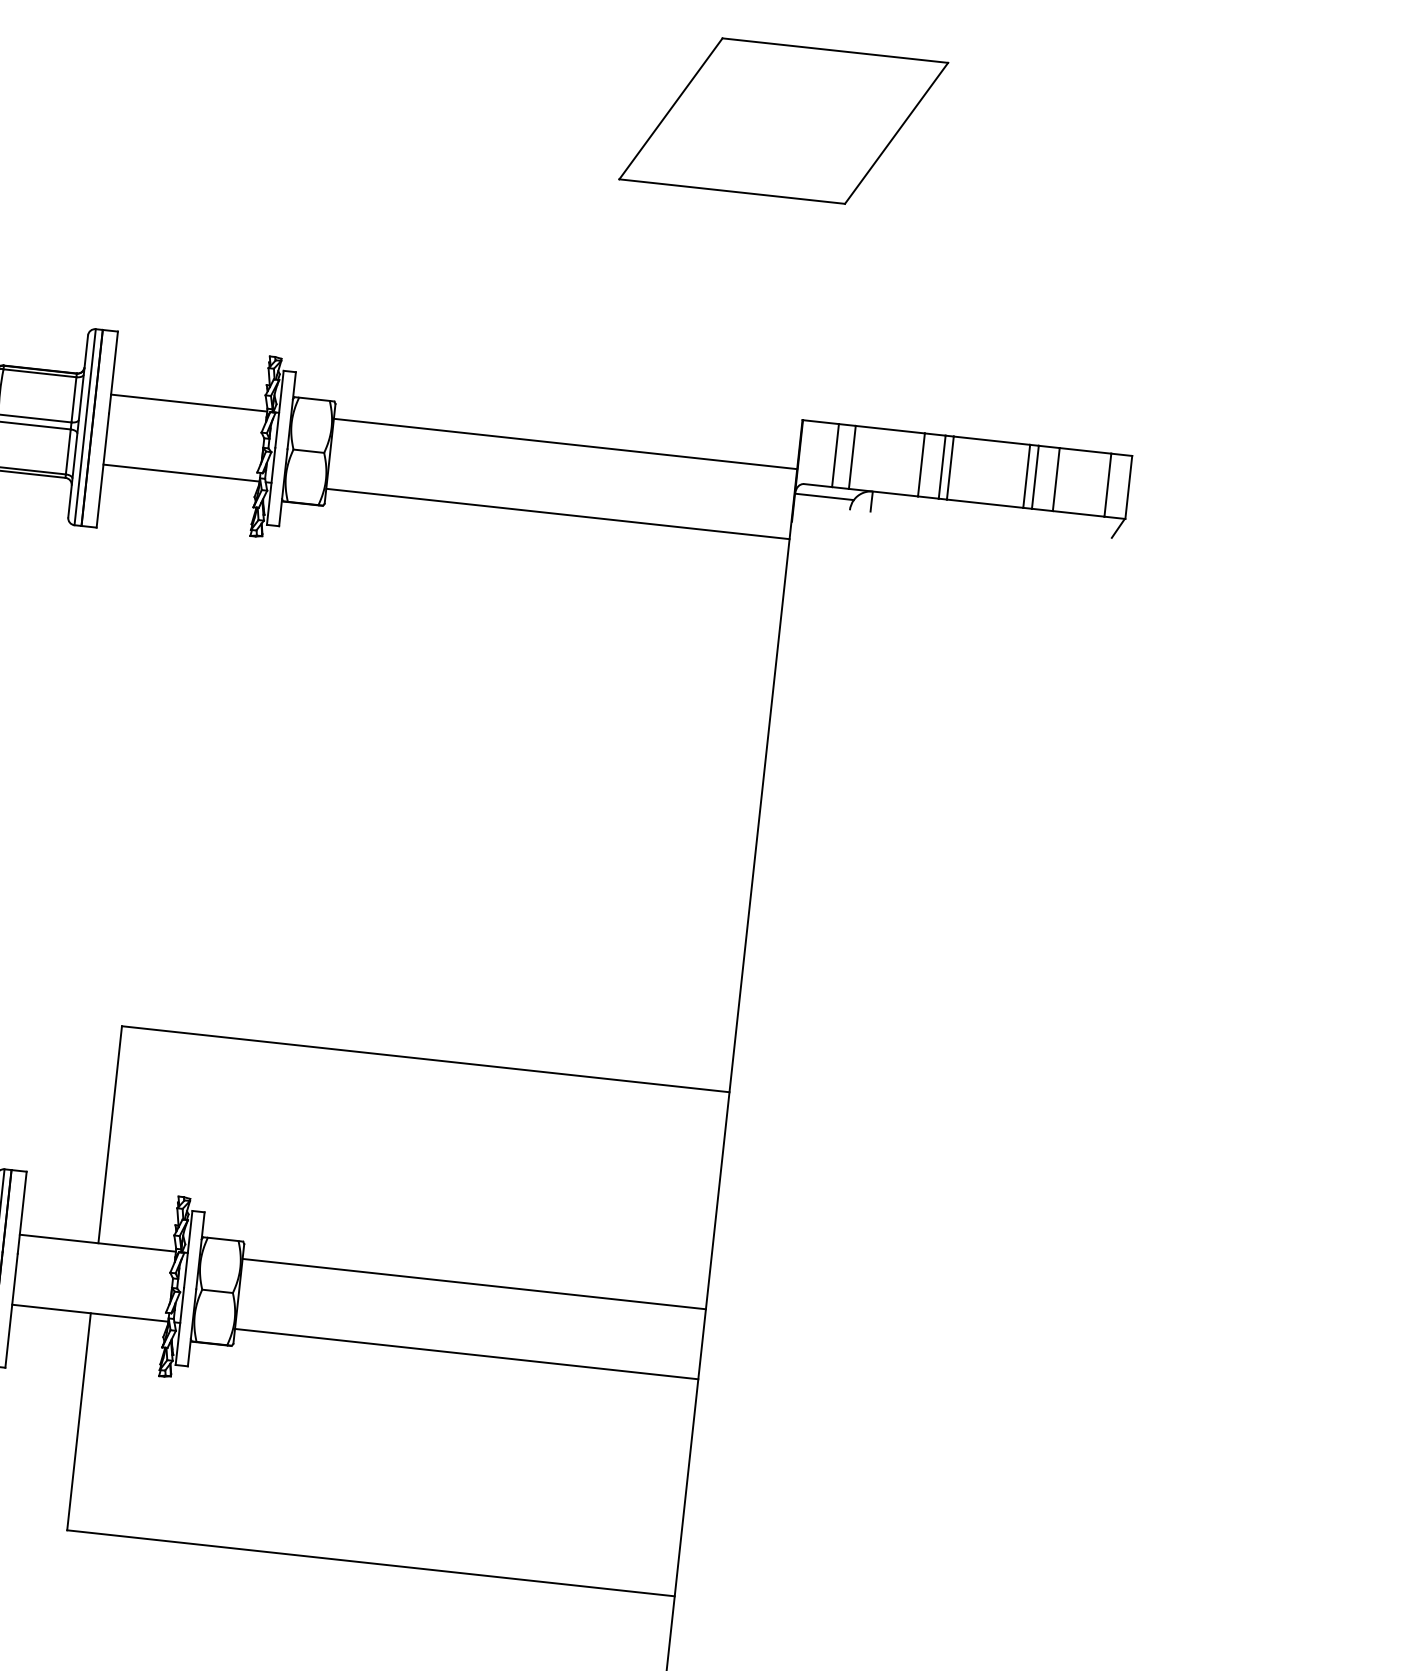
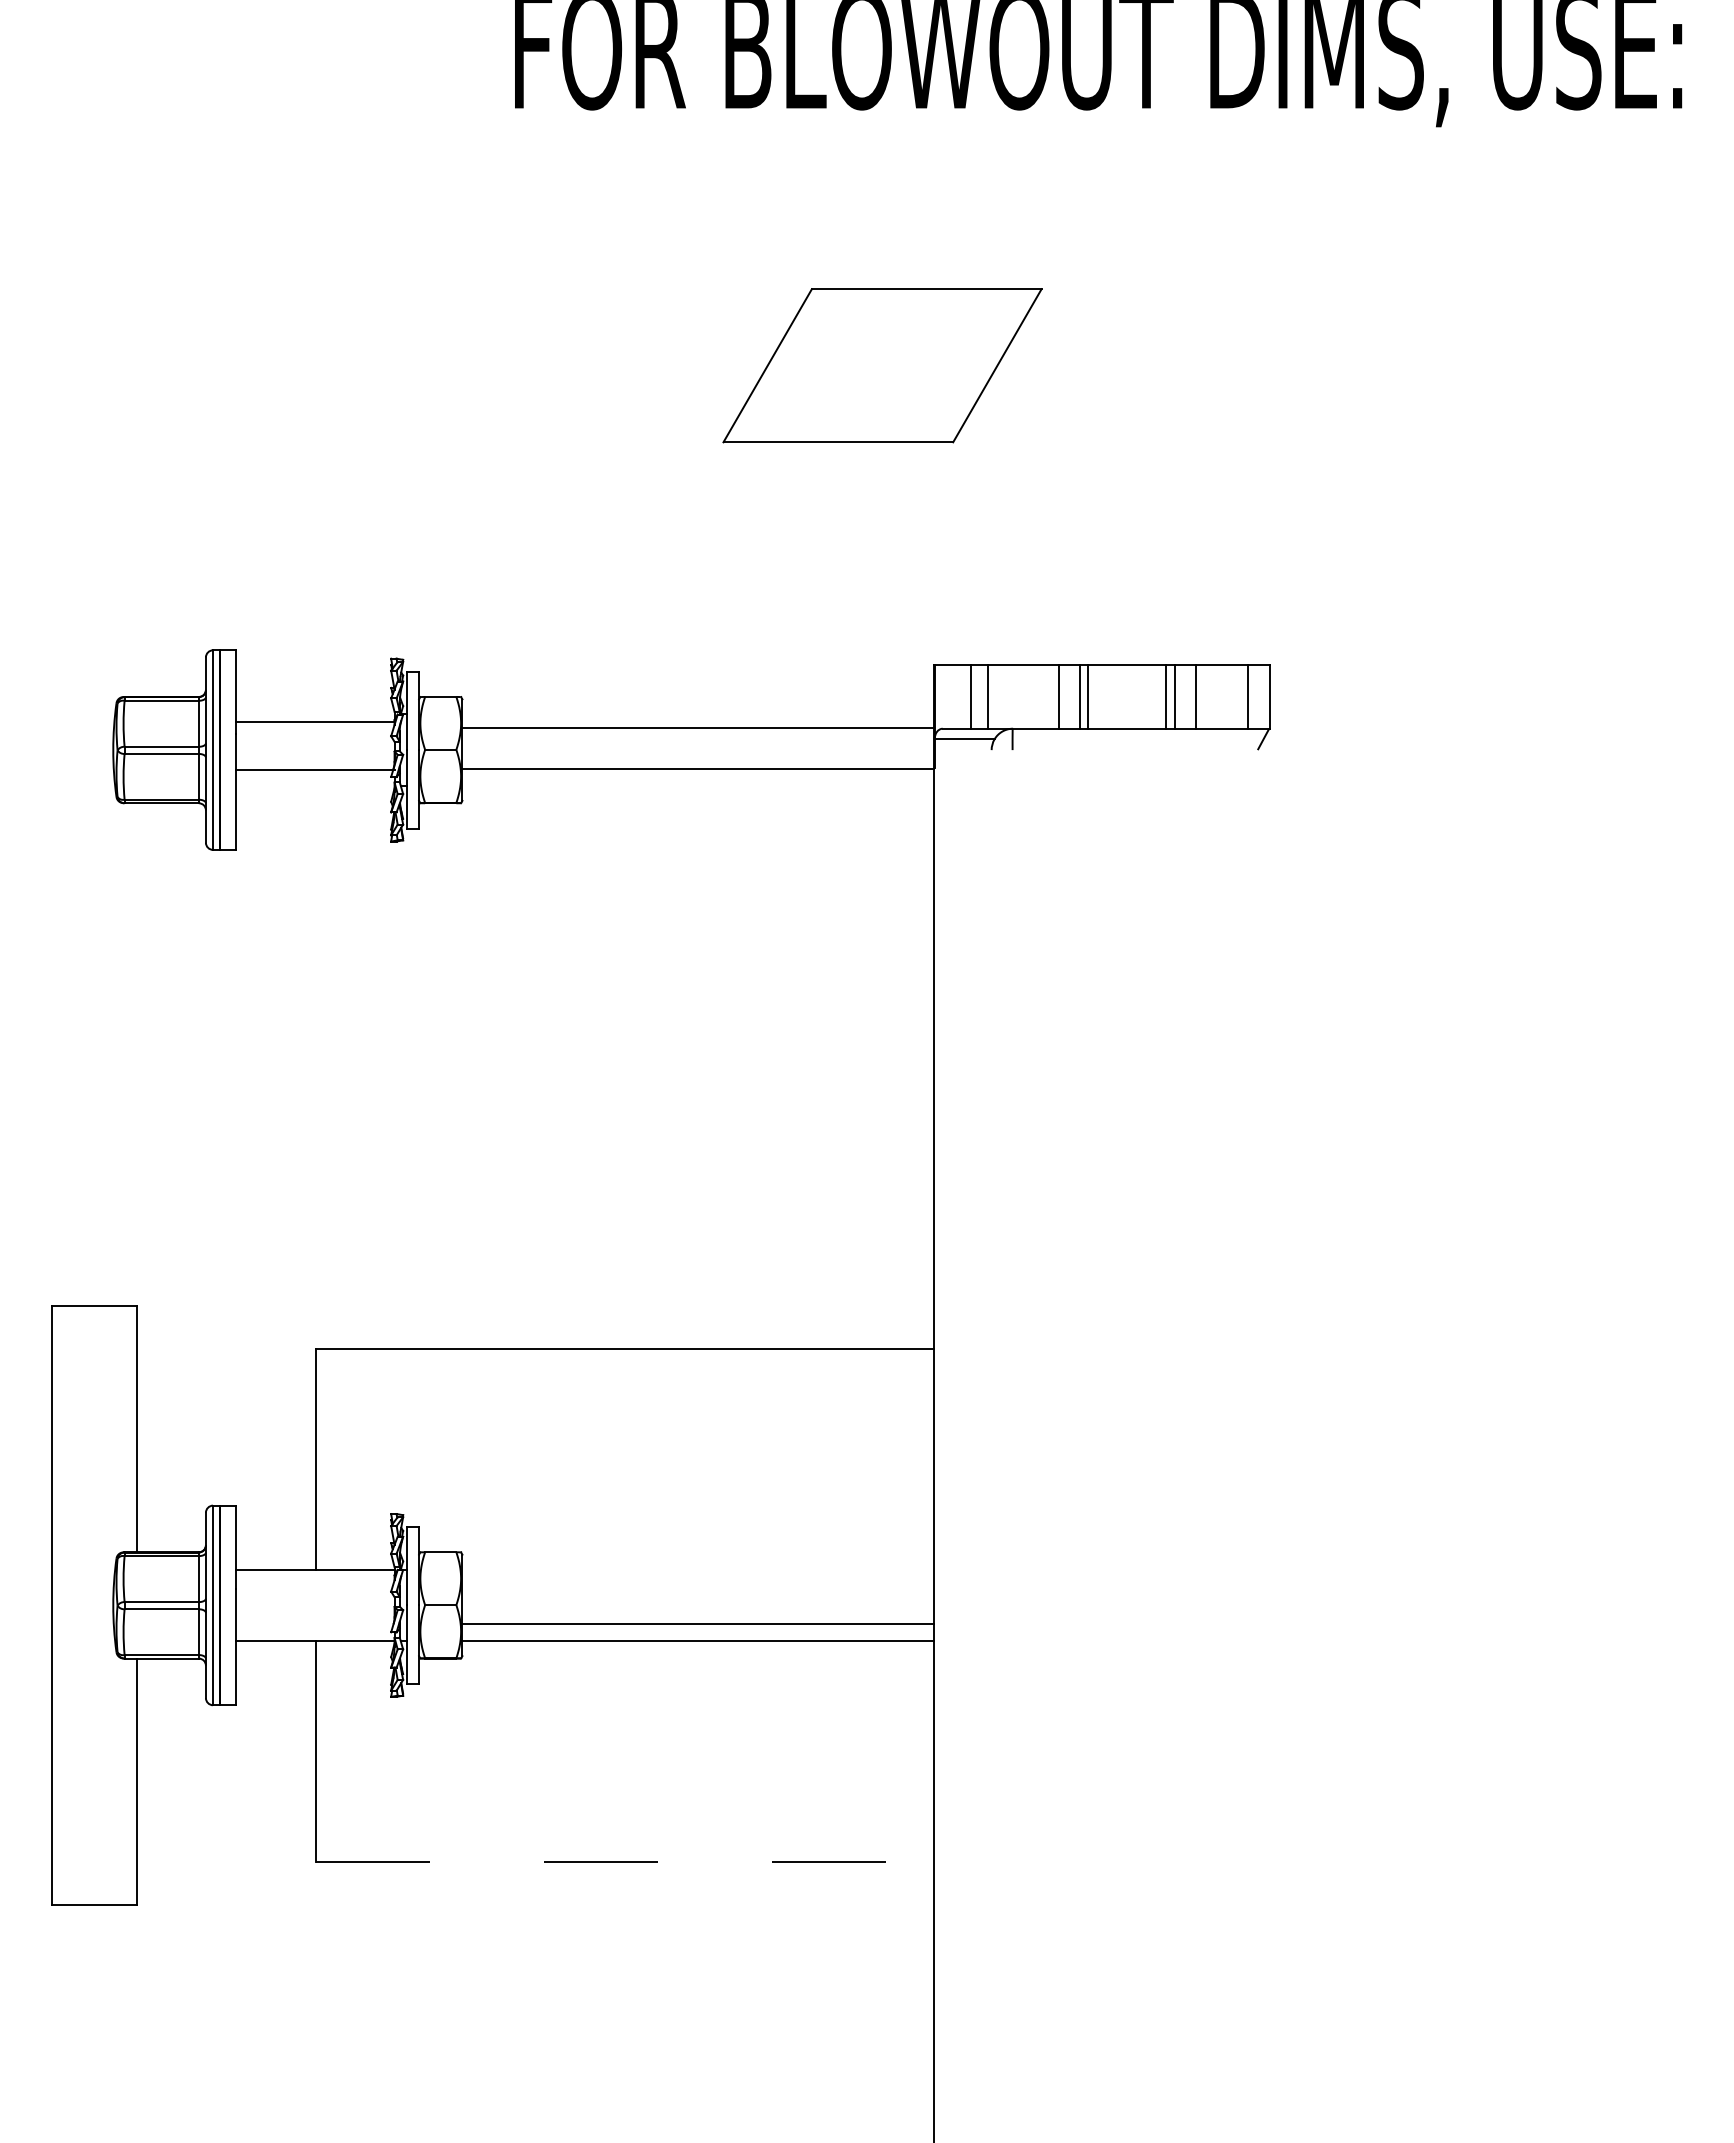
line: (188, 403) -> (314, 770), moved
line: (565, 444) -> (698, 769), moved
line: (181, 472) -> (314, 721), moved
line: (558, 513) -> (698, 727), moved
line: (474, 1283) -> (698, 1623), moved
line: (371, 1563) -> (625, 1862), solid -> dashed

